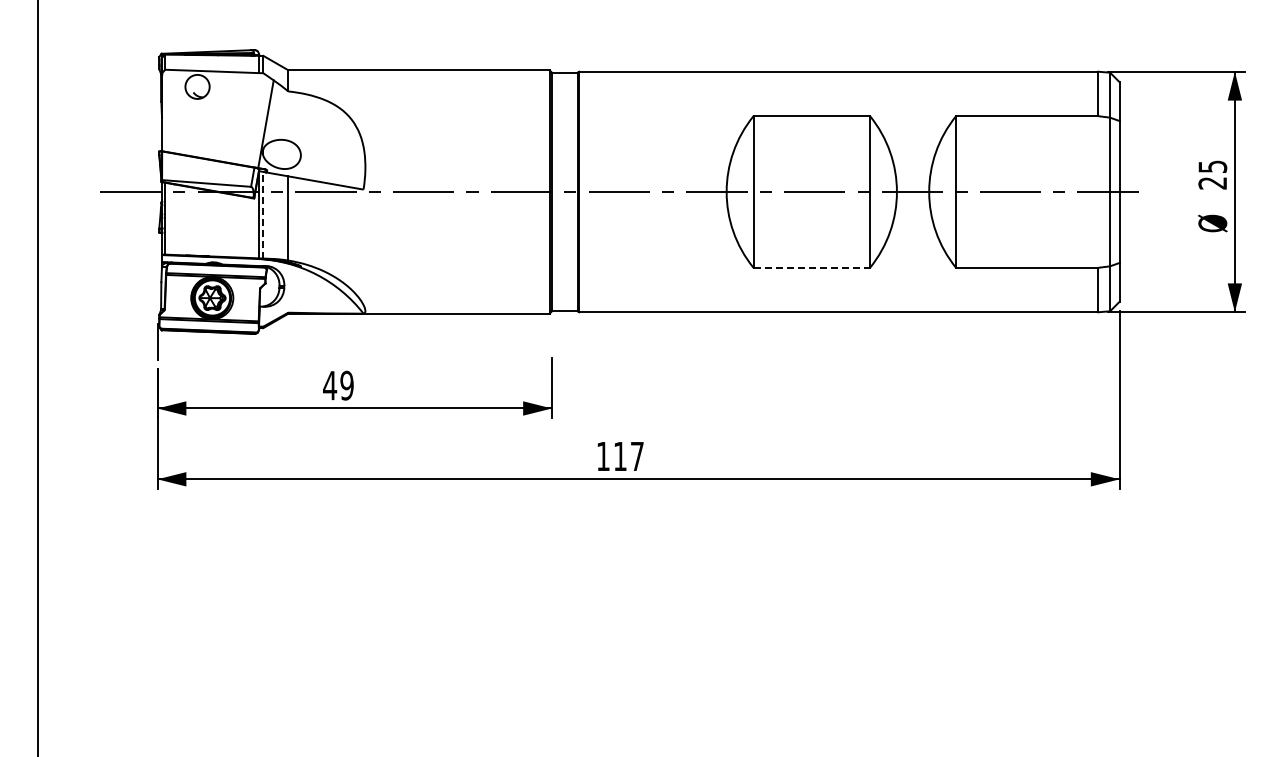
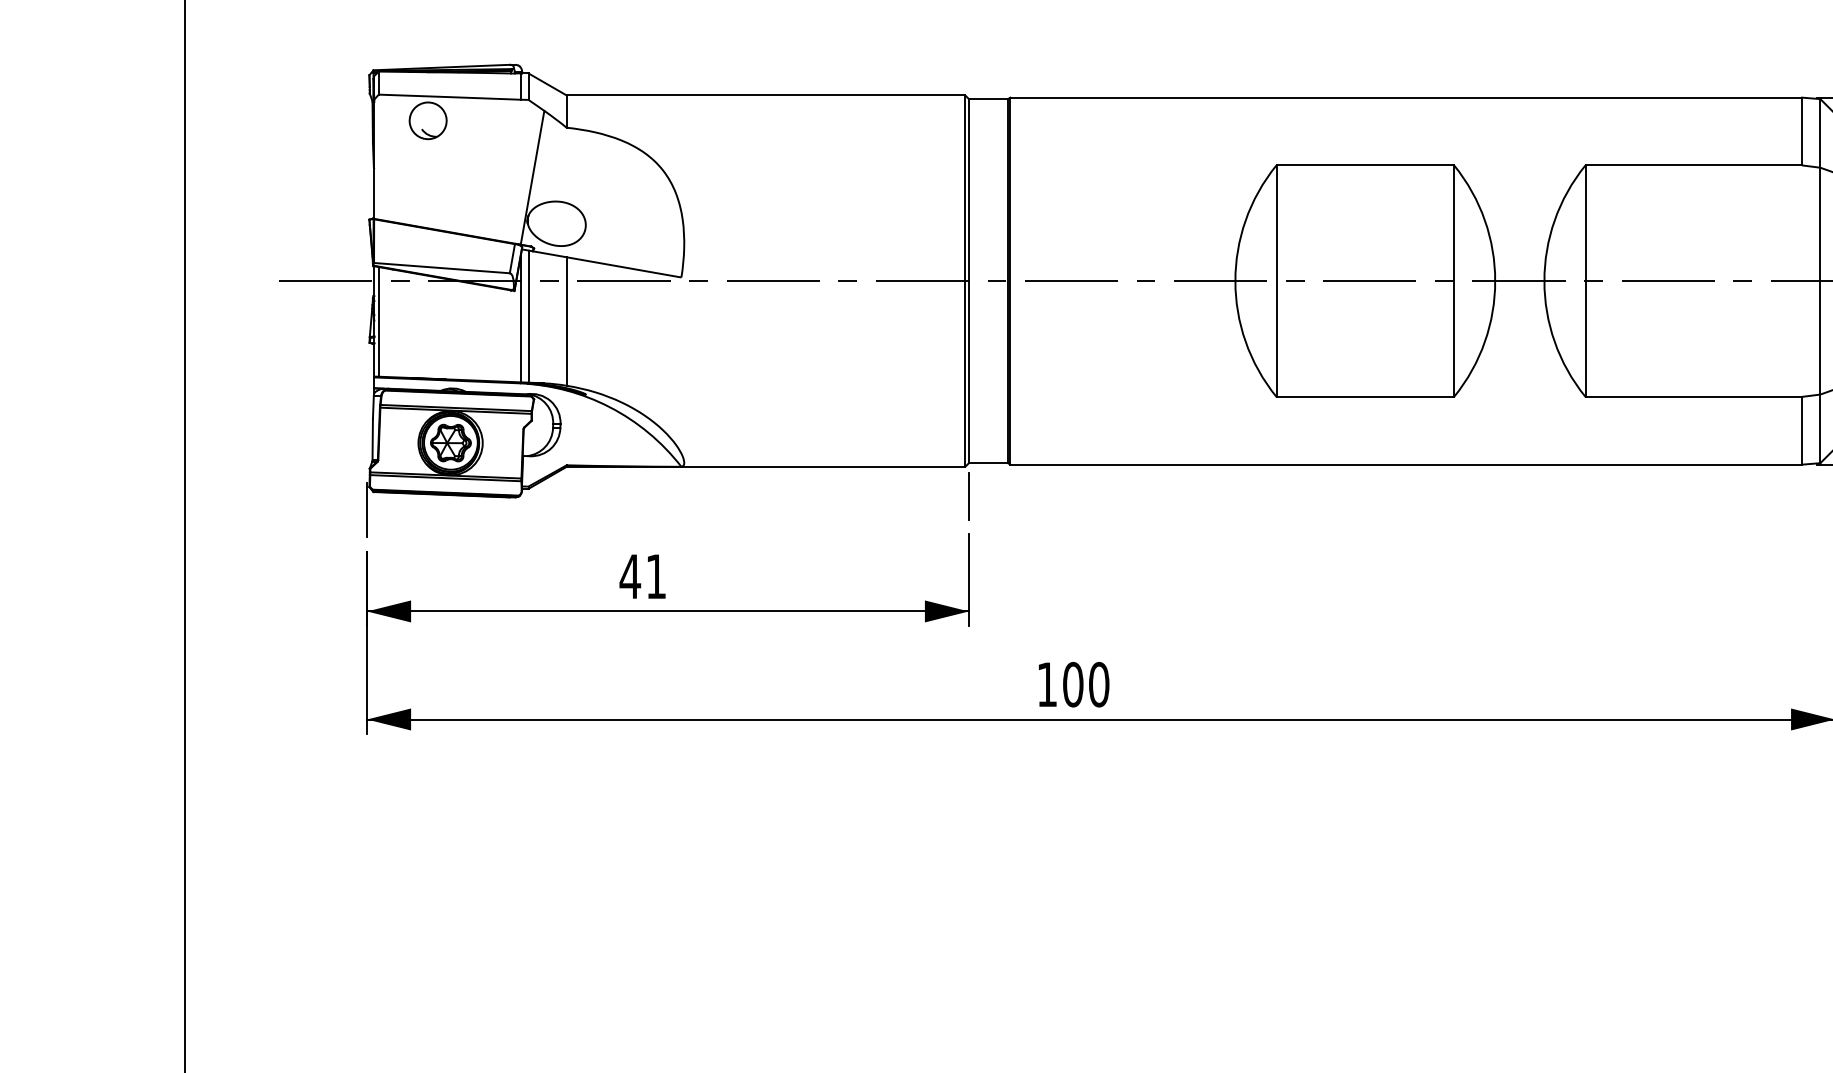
line: (263, 214) -> (528, 315), dashed -> solid
line: (812, 267) -> (1366, 396), dashed -> solid
line: (552, 332) -> (969, 495), added
text: (346, 385) -> (655, 576), 49 -> 41
text: (628, 456) -> (1085, 684), 117 -> 100

